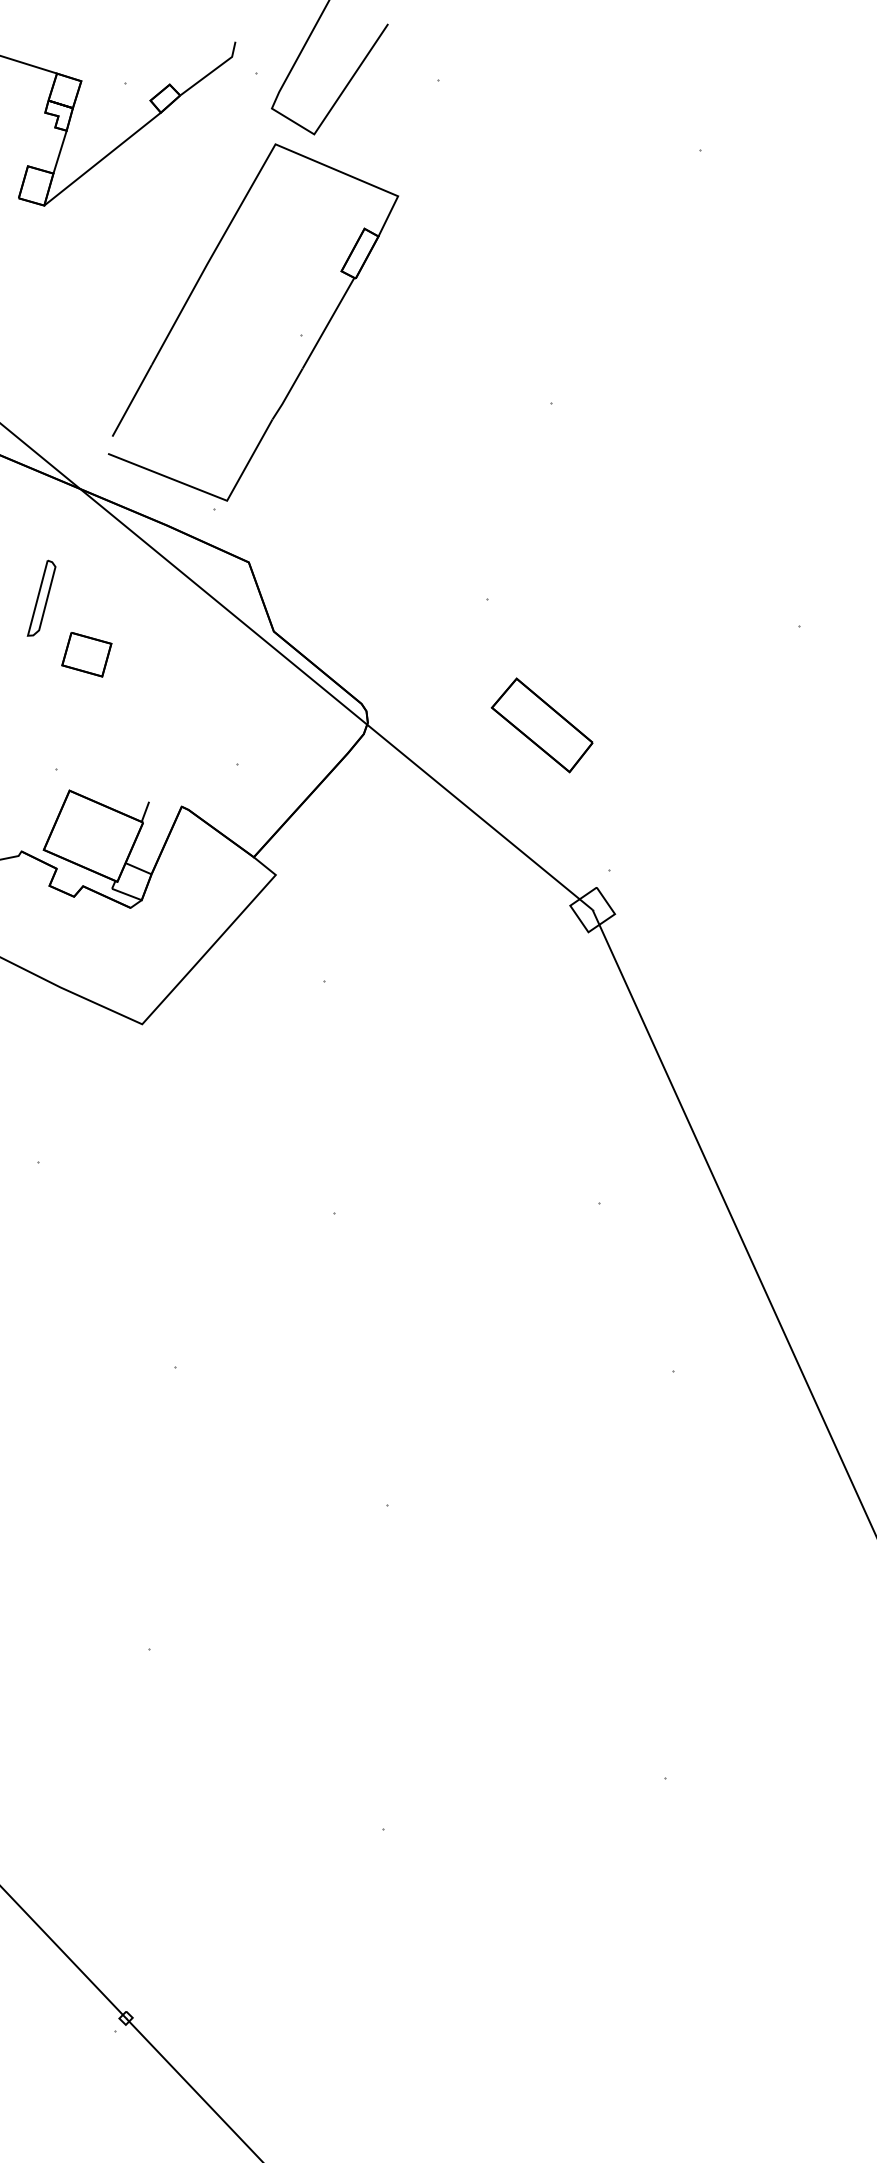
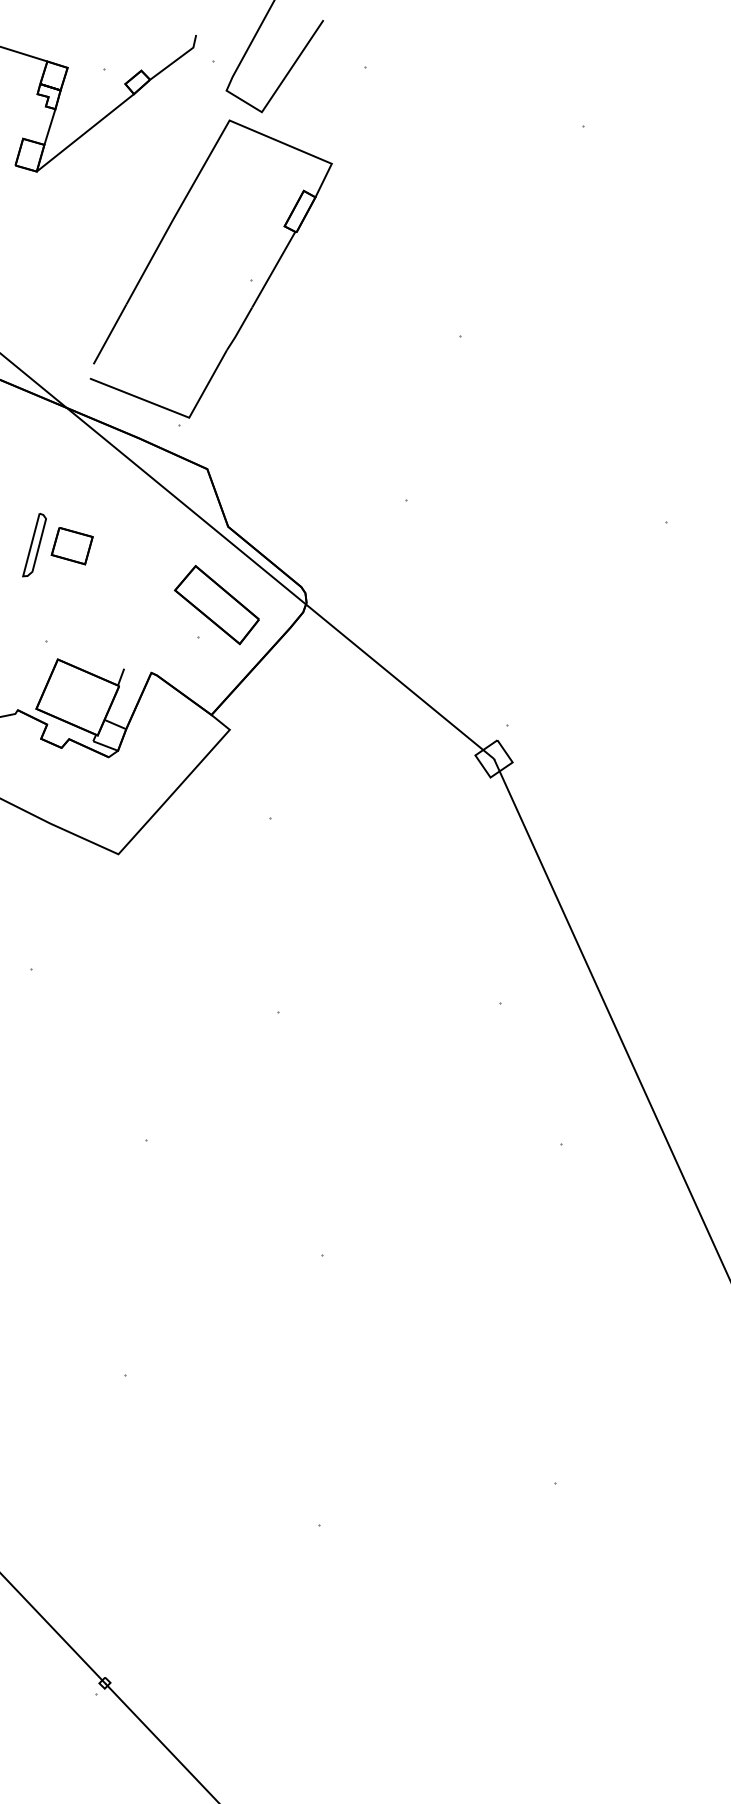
part: (41, 597) -> (34, 544), moved
part: (541, 725) -> (216, 605), moved

